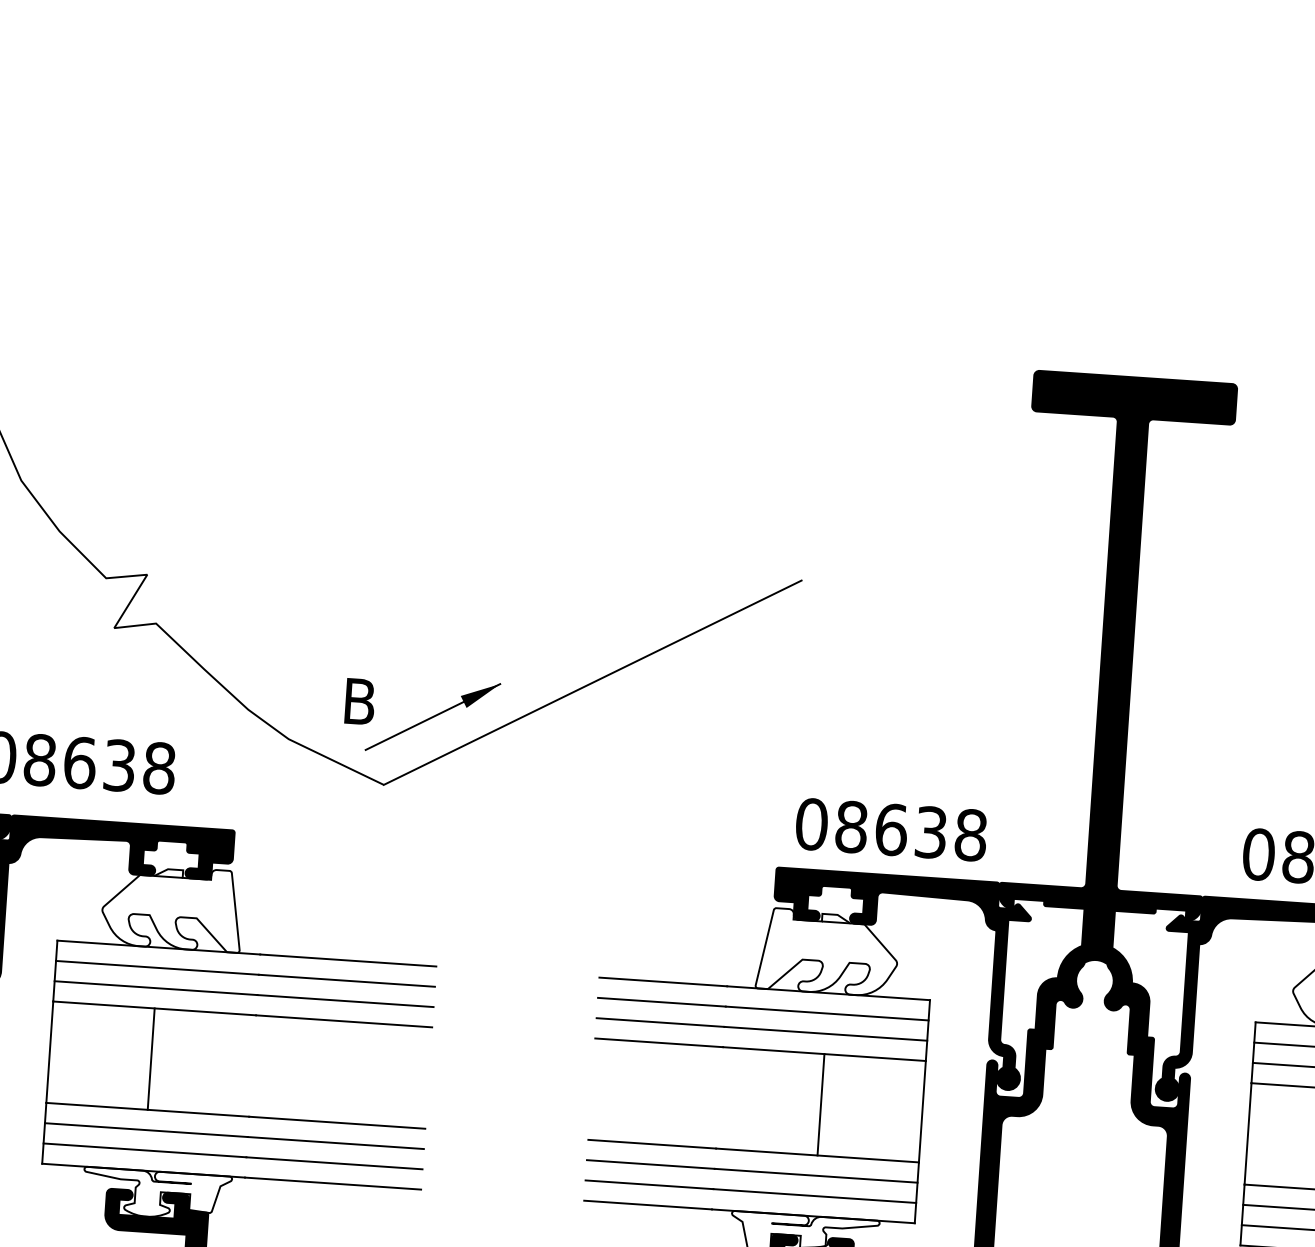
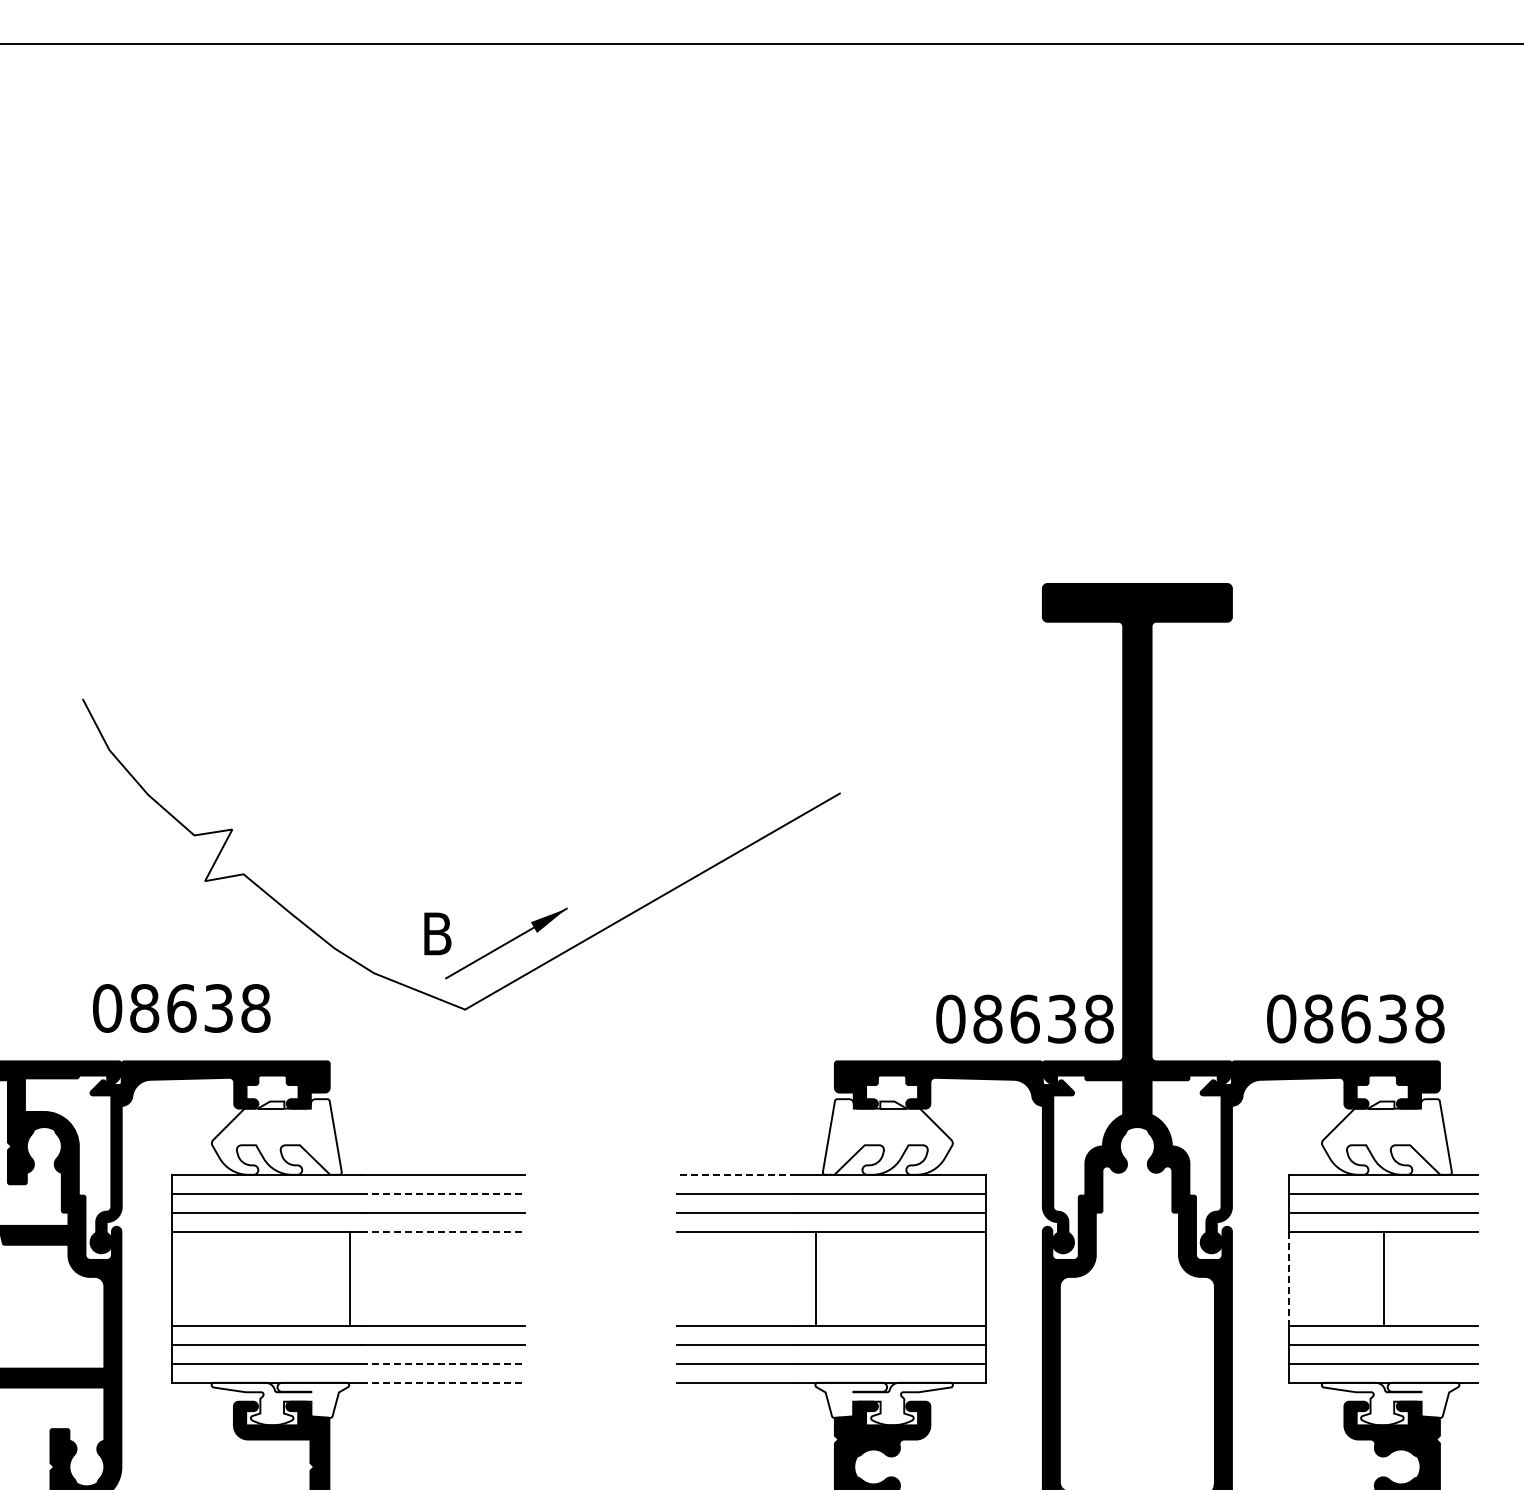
text: (890, 829) -> (1024, 1018), moved
line: (347, 980) -> (443, 1193), solid -> dashed
line: (662, 981) -> (736, 1174), solid -> dashed
line: (344, 1021) -> (443, 1231), solid -> dashed
line: (151, 1058) -> (349, 1278), moved
line: (821, 1104) -> (816, 1278), moved
line: (1248, 1134) -> (1289, 1279), solid -> dashed
line: (334, 1162) -> (443, 1363), solid -> dashed
line: (333, 1183) -> (443, 1382), solid -> dashed

